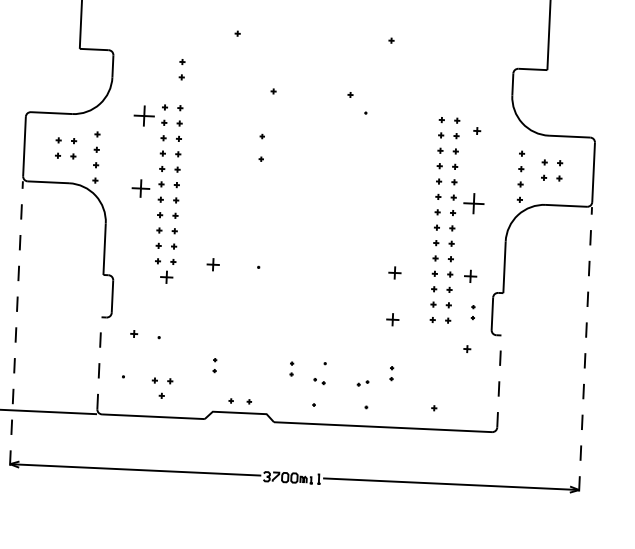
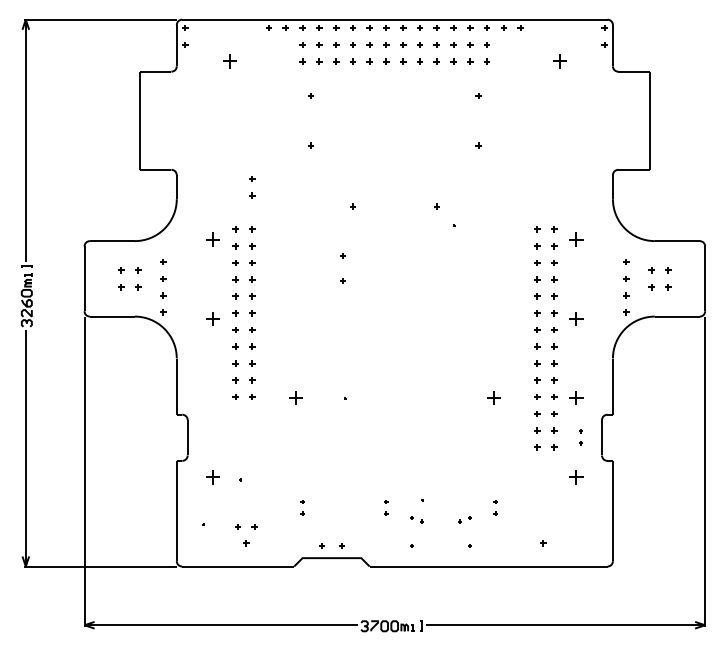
part: (143, 115) -> (212, 239), size x0.62
part: (477, 130) -> (576, 239), size x1.67
part: (140, 188) -> (212, 318), size x0.71
part: (473, 203) -> (576, 318), size x0.62
part: (166, 276) -> (245, 413), removed
part: (392, 319) -> (493, 448), removed
line: (16, 323) -> (84, 471), dashed -> solid
part: (133, 334) -> (212, 477), size x1.67
part: (467, 349) -> (576, 477), size x1.67
line: (585, 349) -> (705, 471), dashed -> solid
line: (99, 362) -> (176, 510), dashed -> solid
line: (498, 380) -> (612, 510), dashed -> solid

